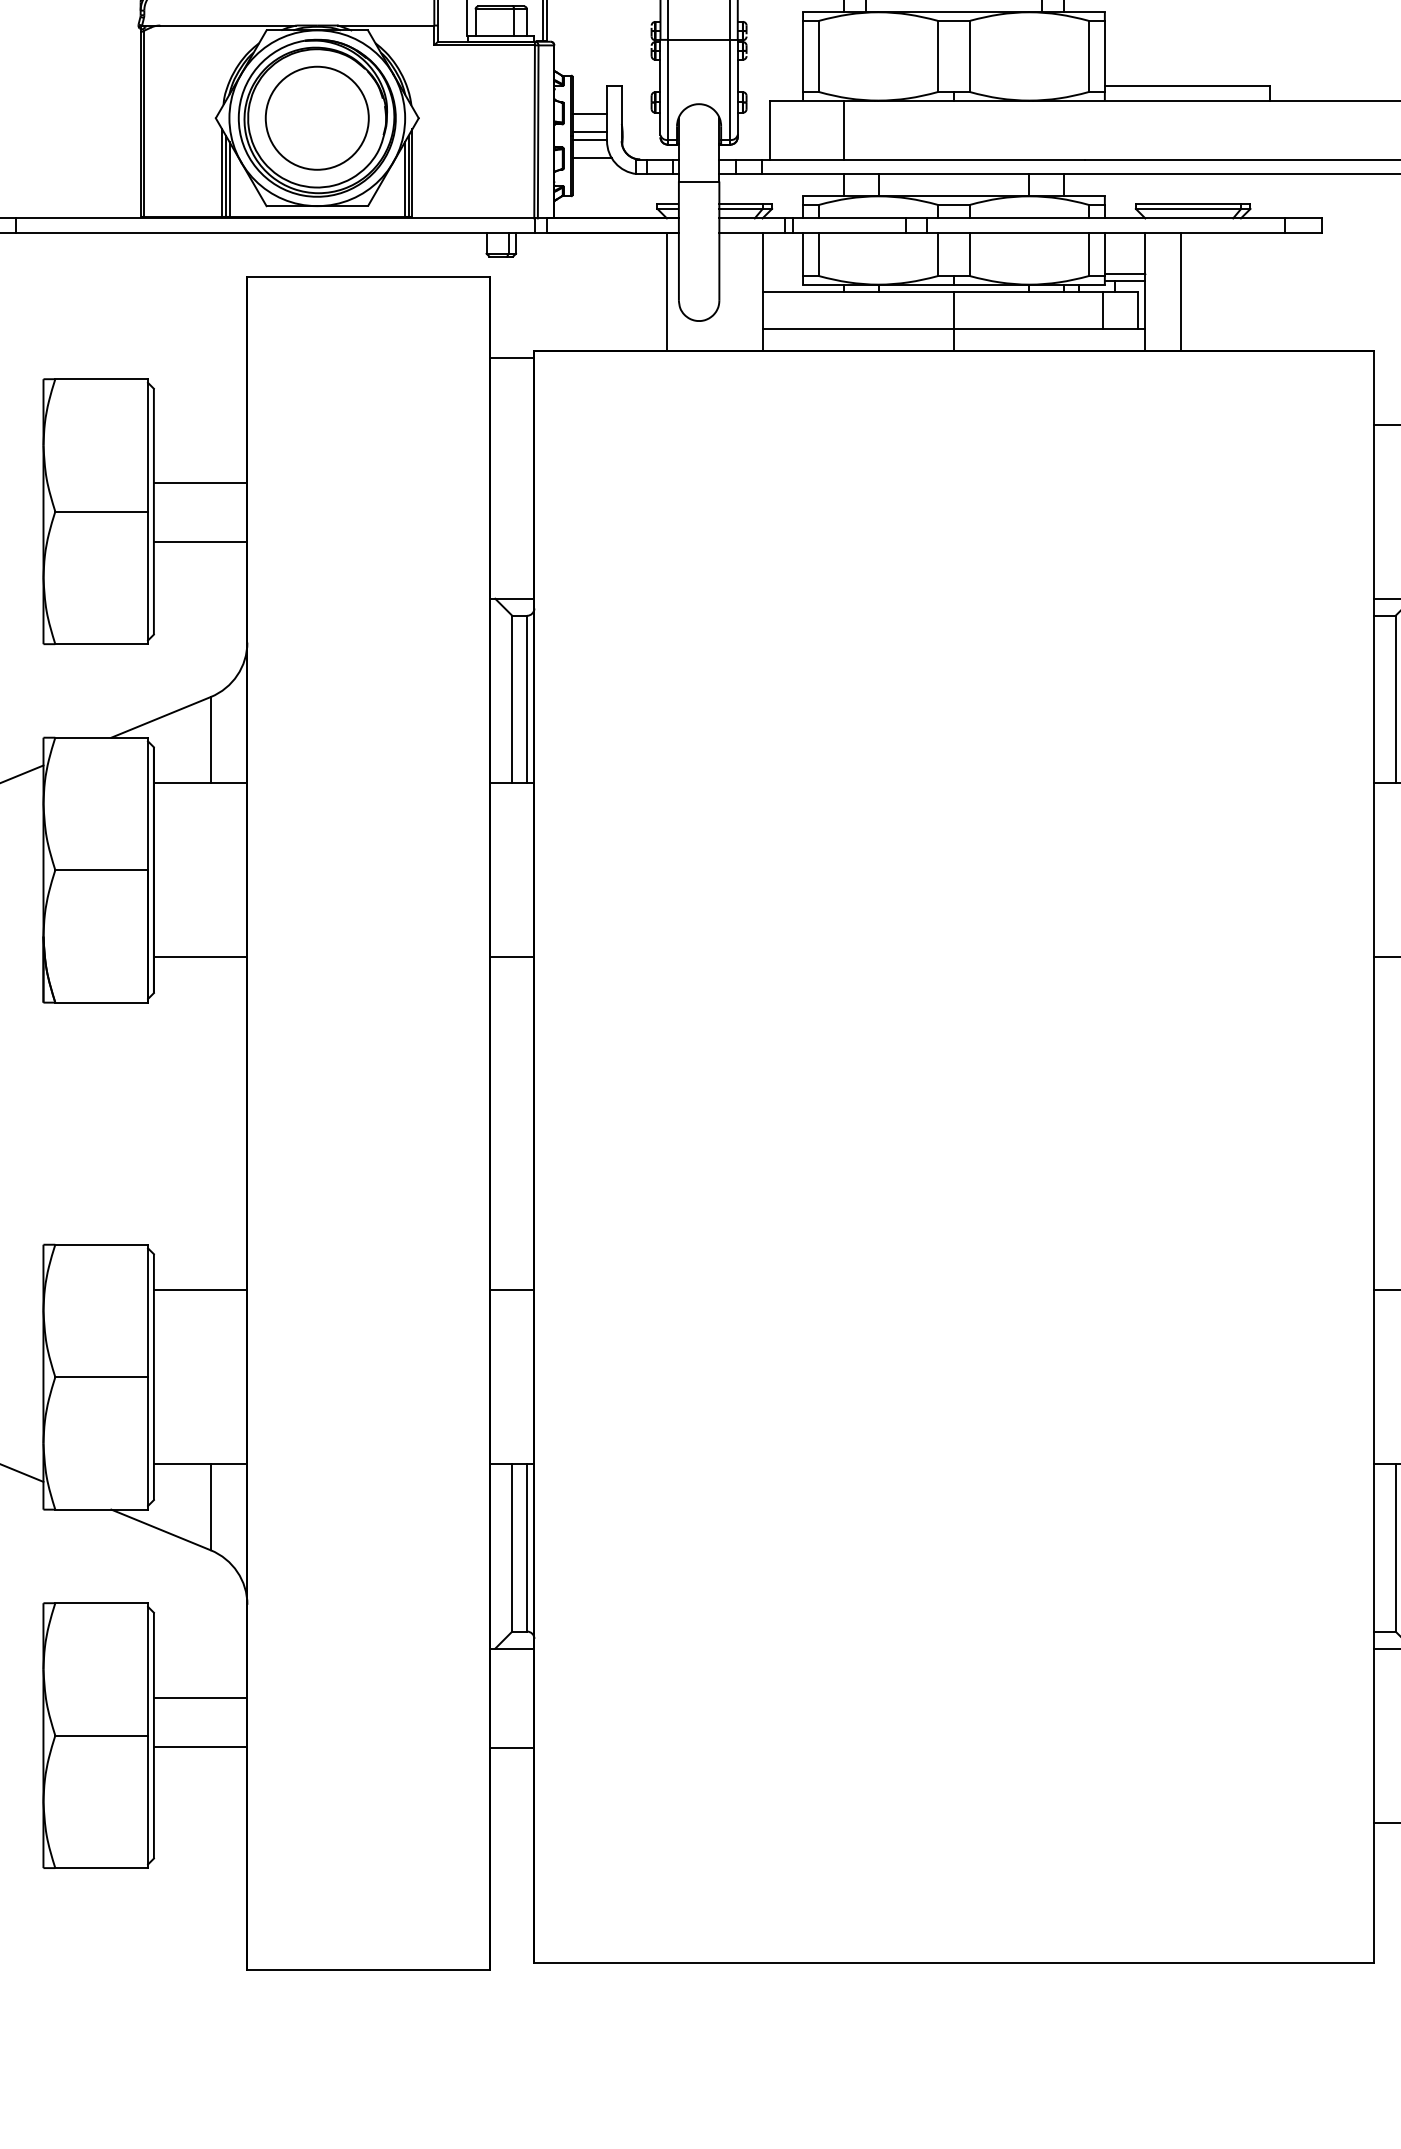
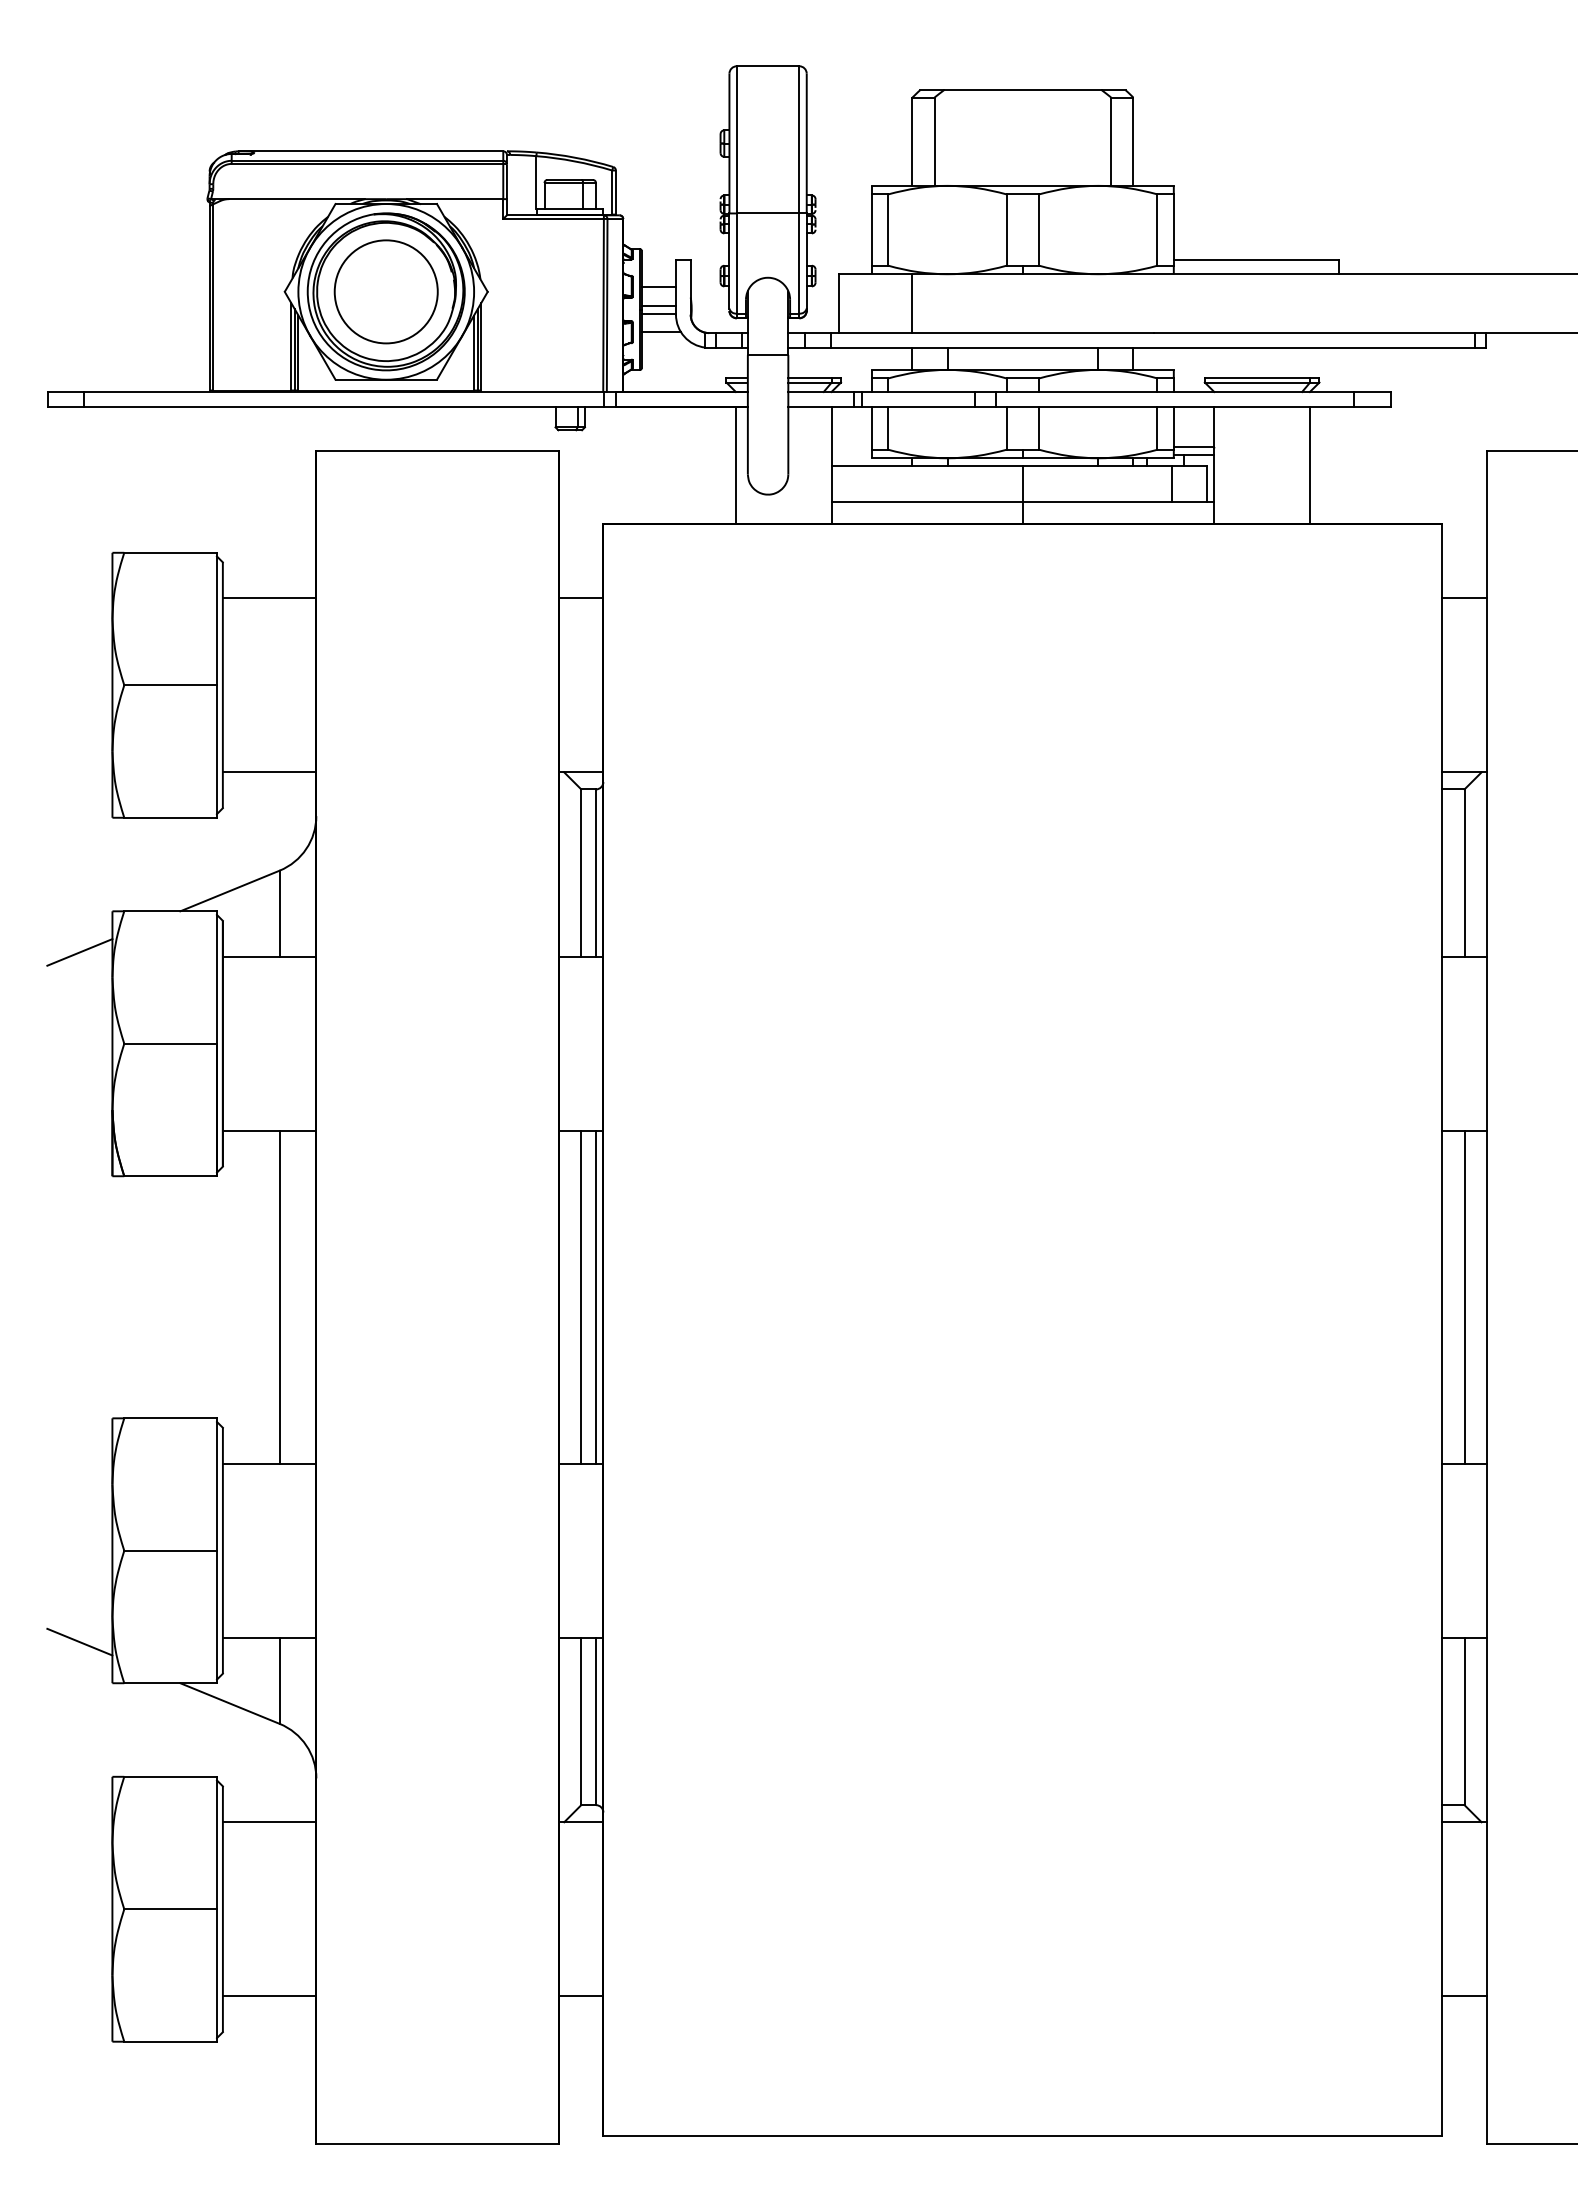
line: (1180, 291) -> (1309, 465), moved
line: (512, 357) -> (581, 598), moved
line: (200, 482) -> (269, 598), moved
line: (200, 541) -> (269, 772), moved
line: (210, 1122) -> (279, 1296), added
line: (512, 1122) -> (581, 1296), added
line: (527, 1122) -> (596, 1296), added
line: (1395, 1122) -> (1464, 1296), added
line: (200, 1697) -> (269, 1822), moved
line: (200, 1746) -> (269, 1996), moved
line: (512, 1747) -> (581, 1996), moved

